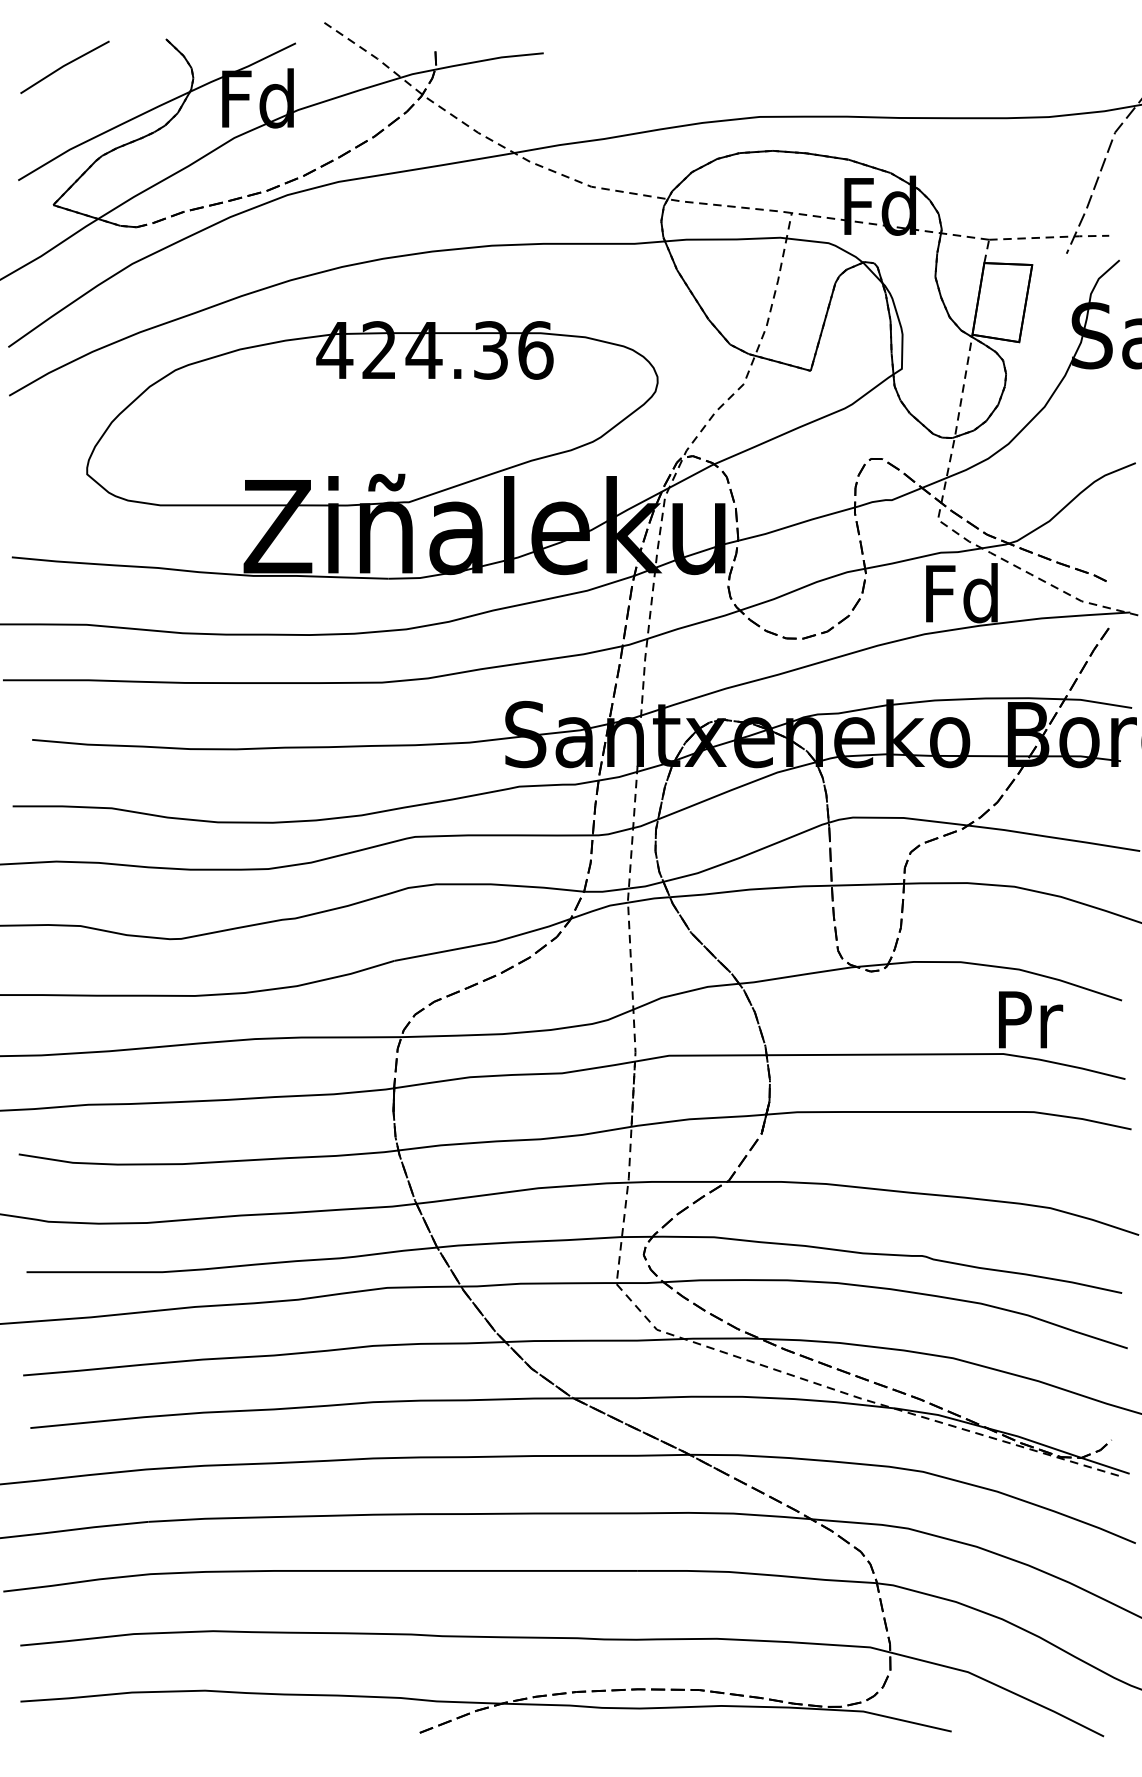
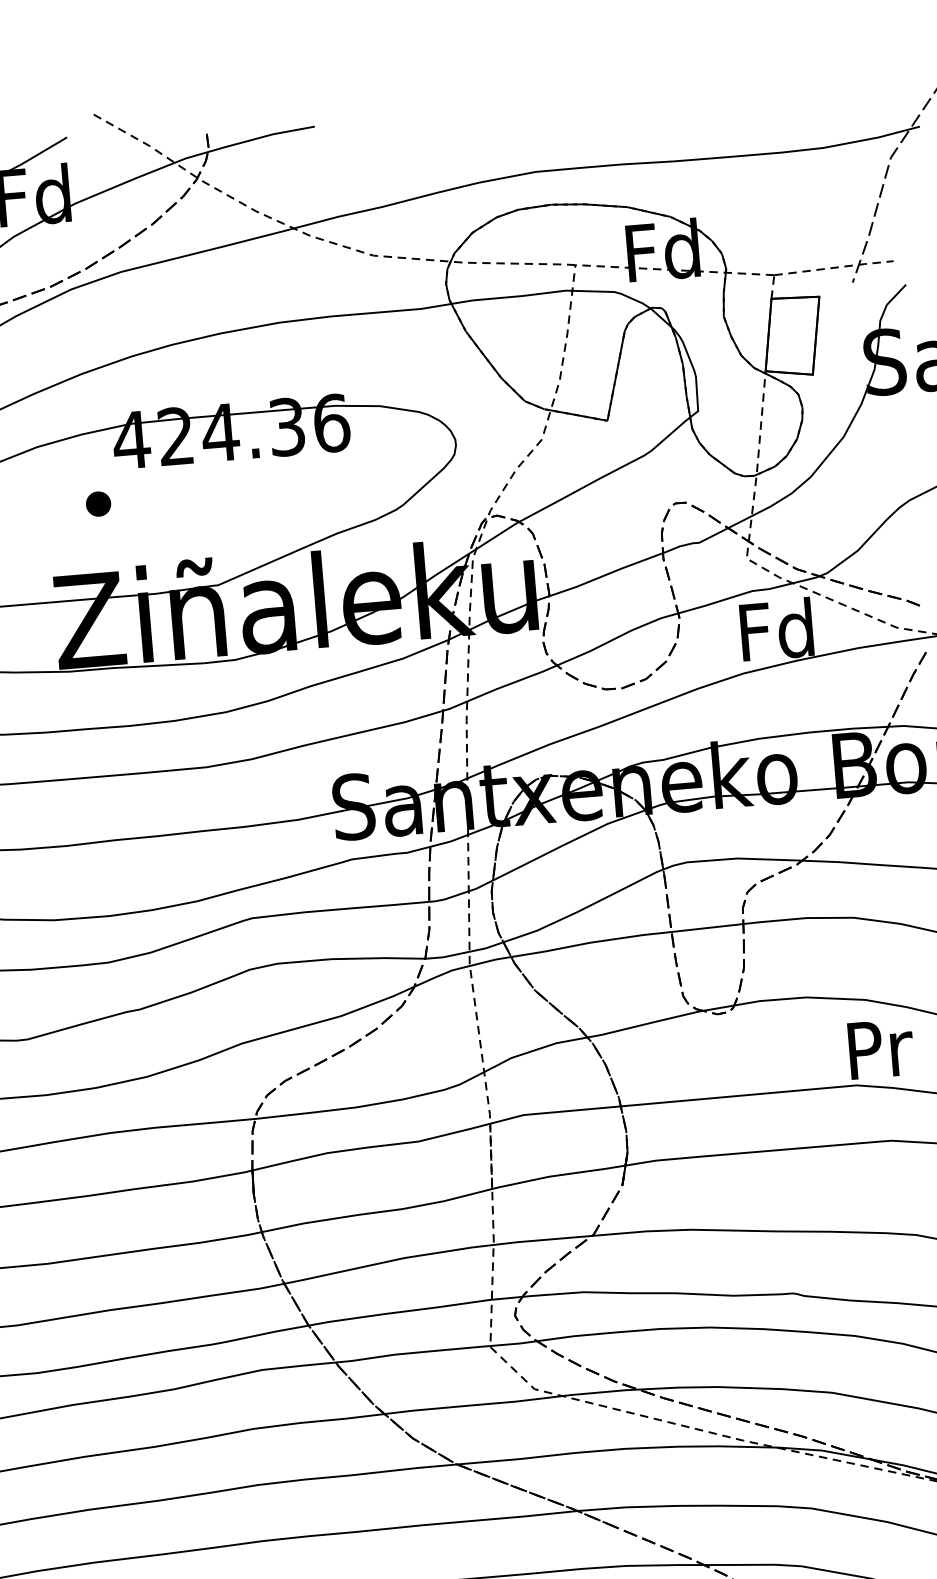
part: (296, 410) -> (98, 503), added

